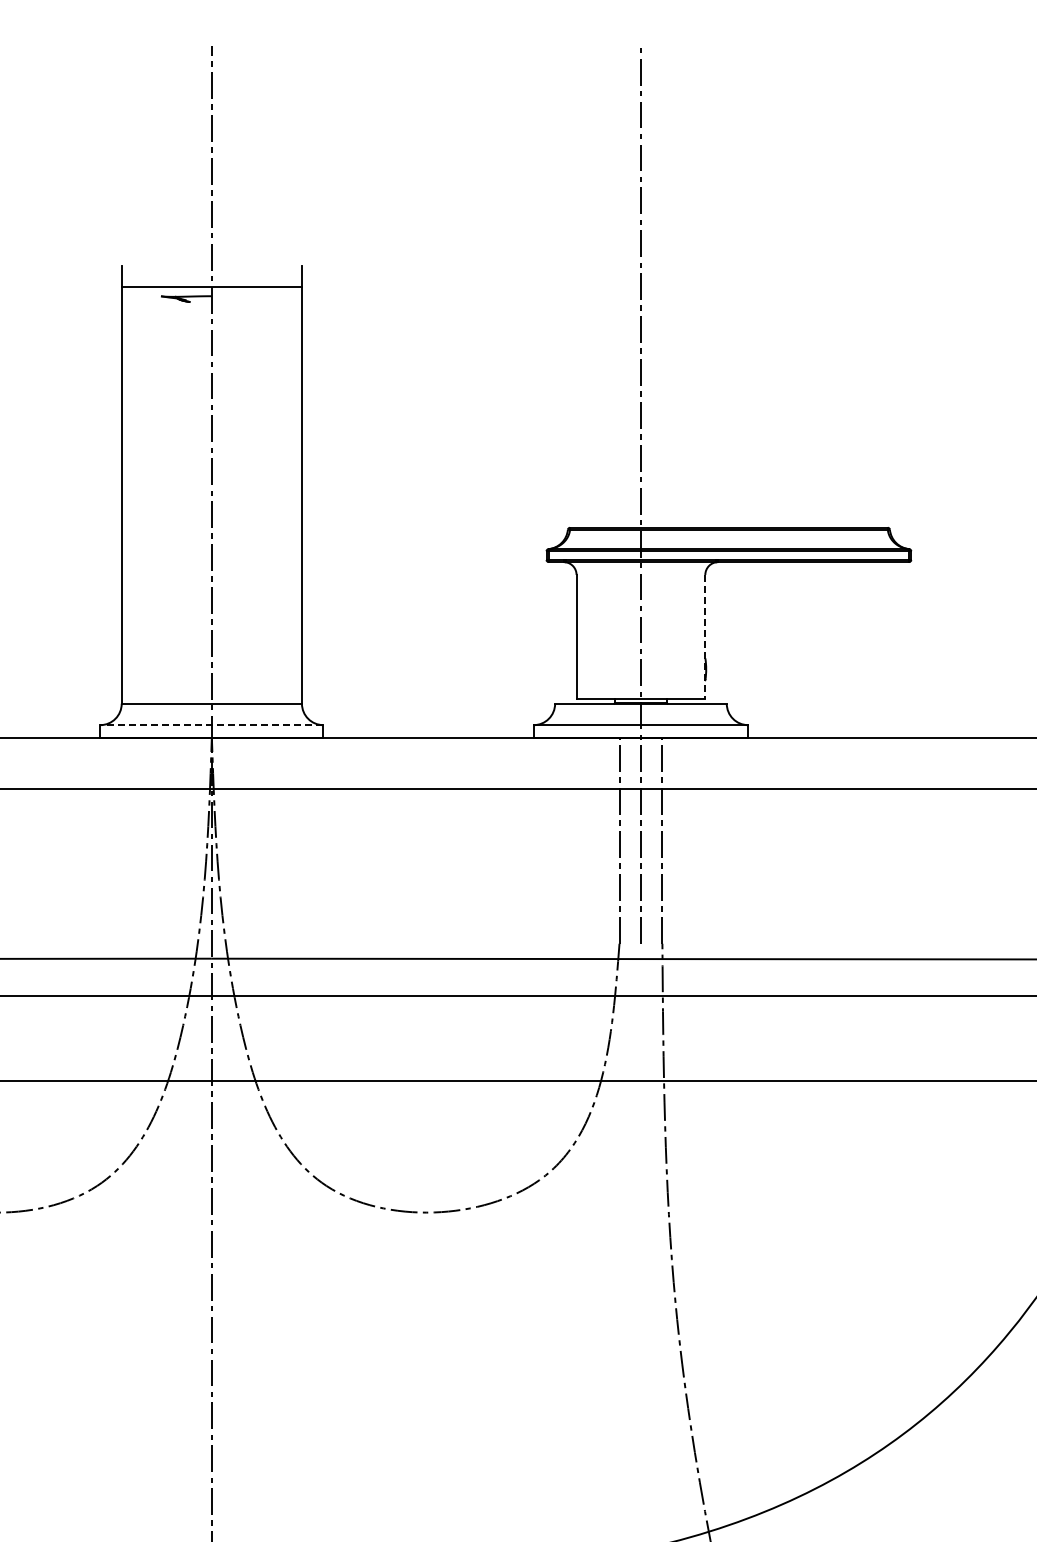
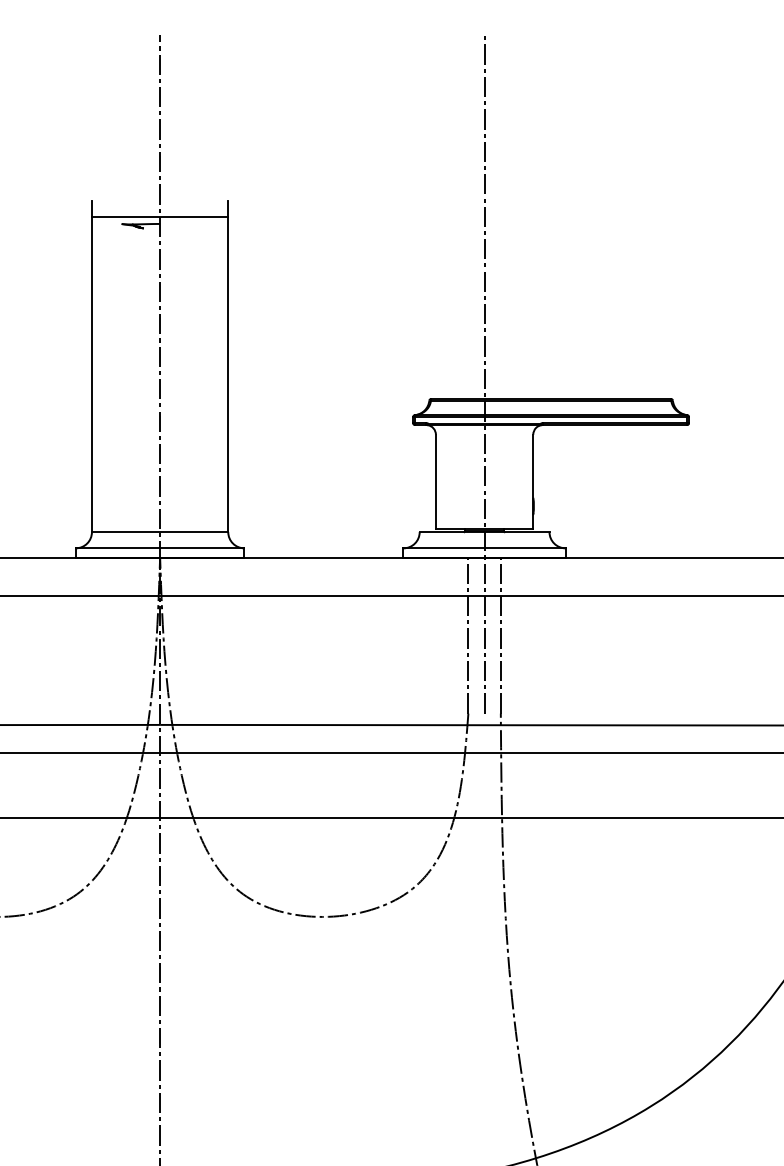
line: (705, 637) -> (533, 482), dashed -> solid
line: (211, 725) -> (159, 548), dashed -> solid

